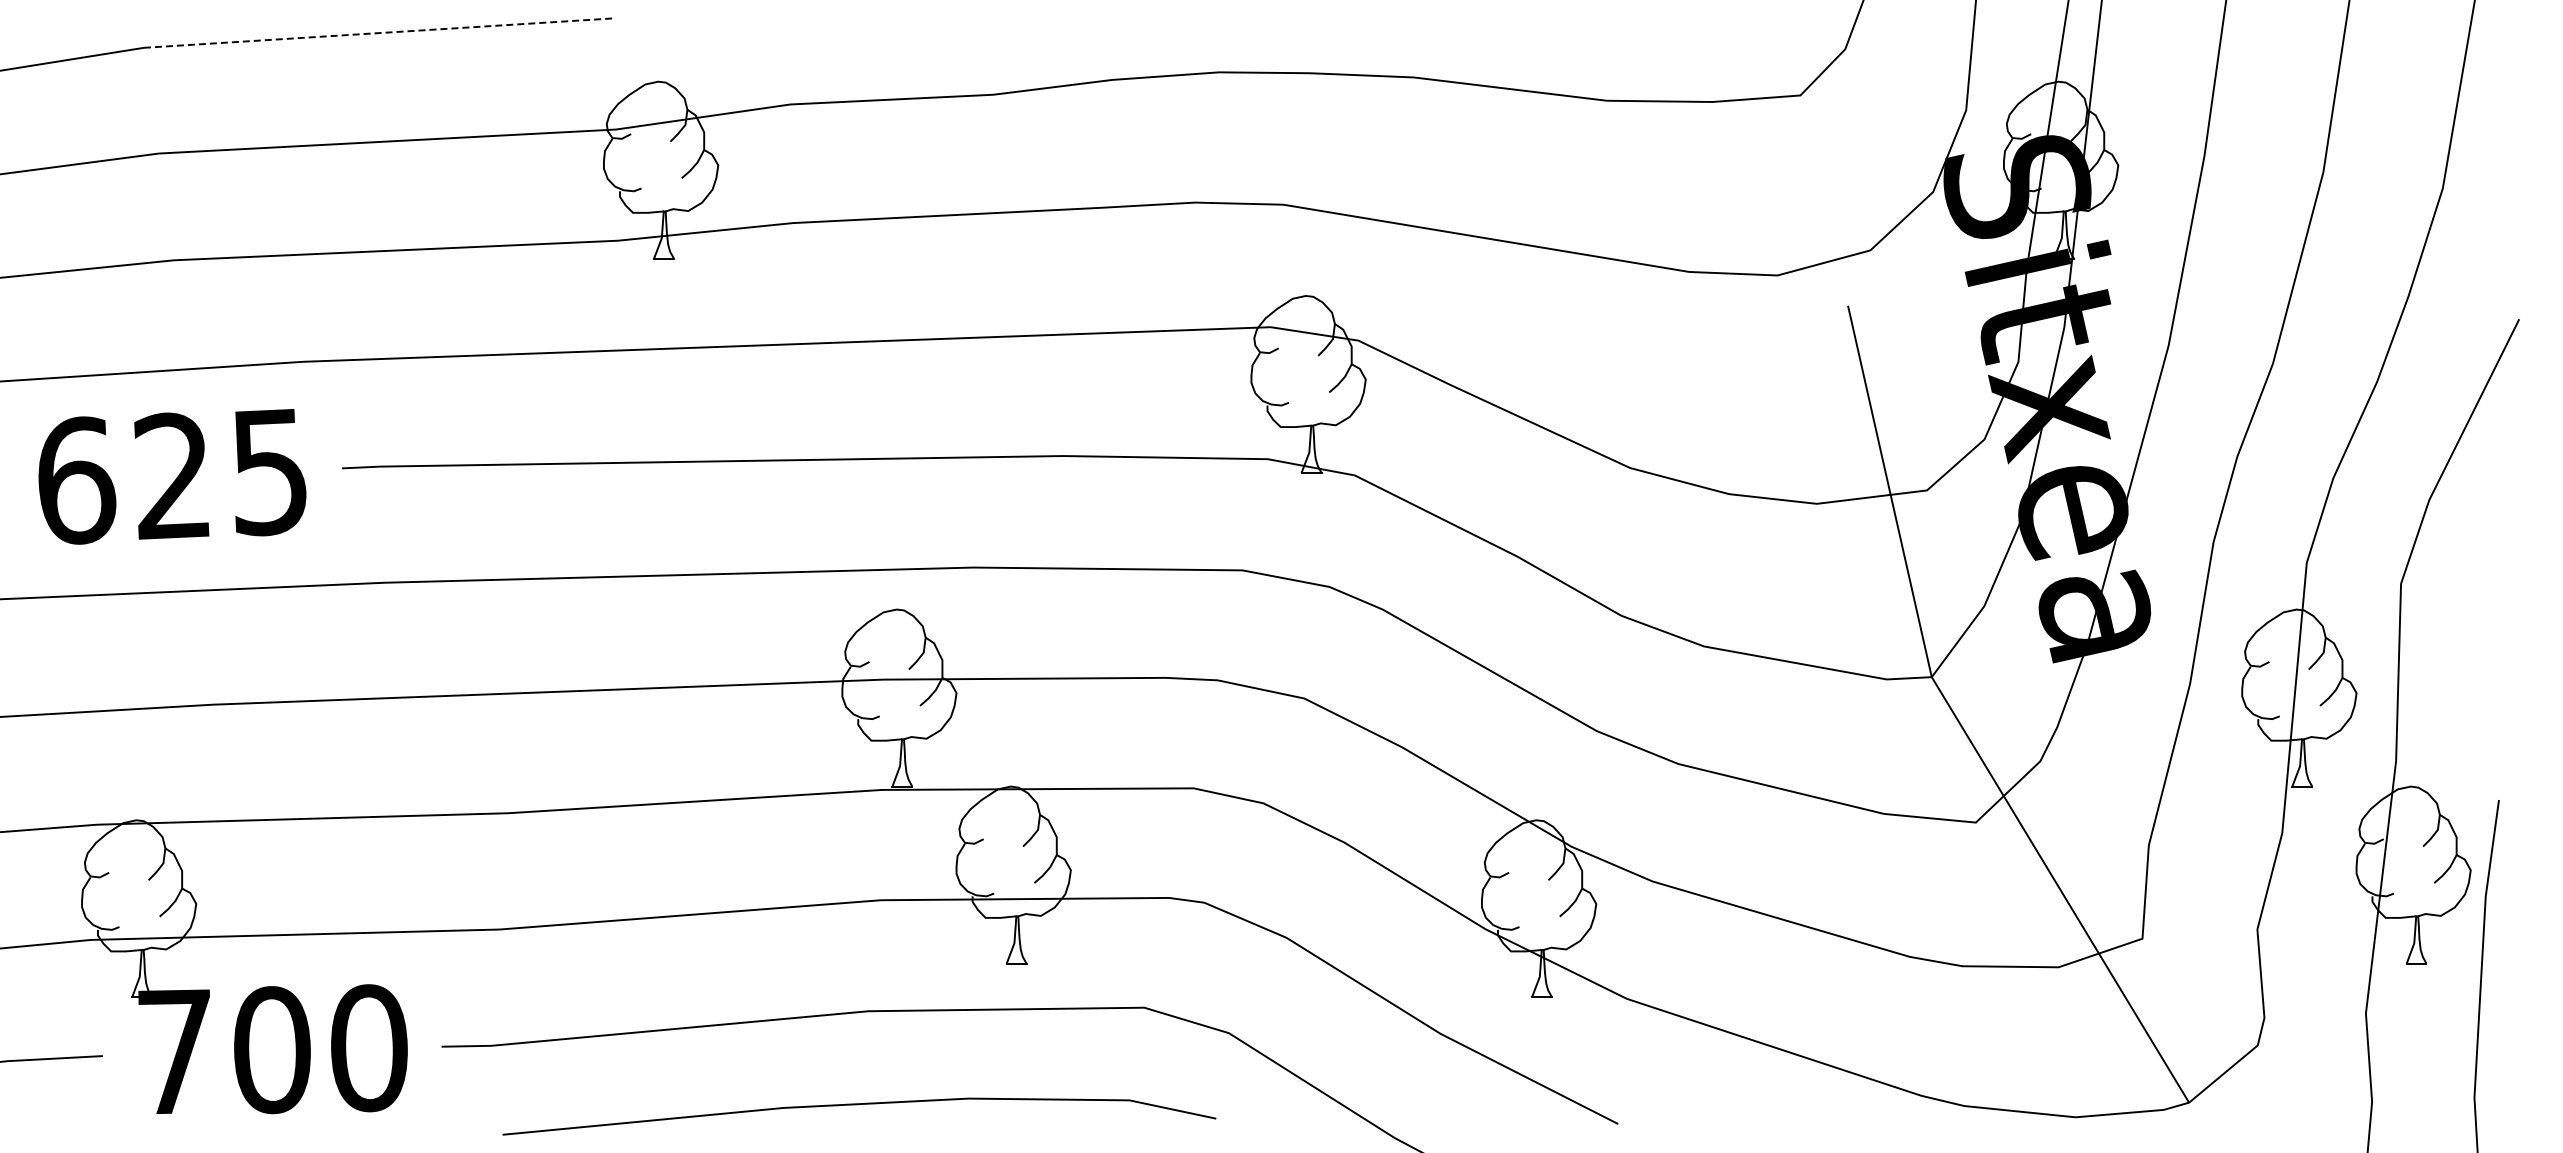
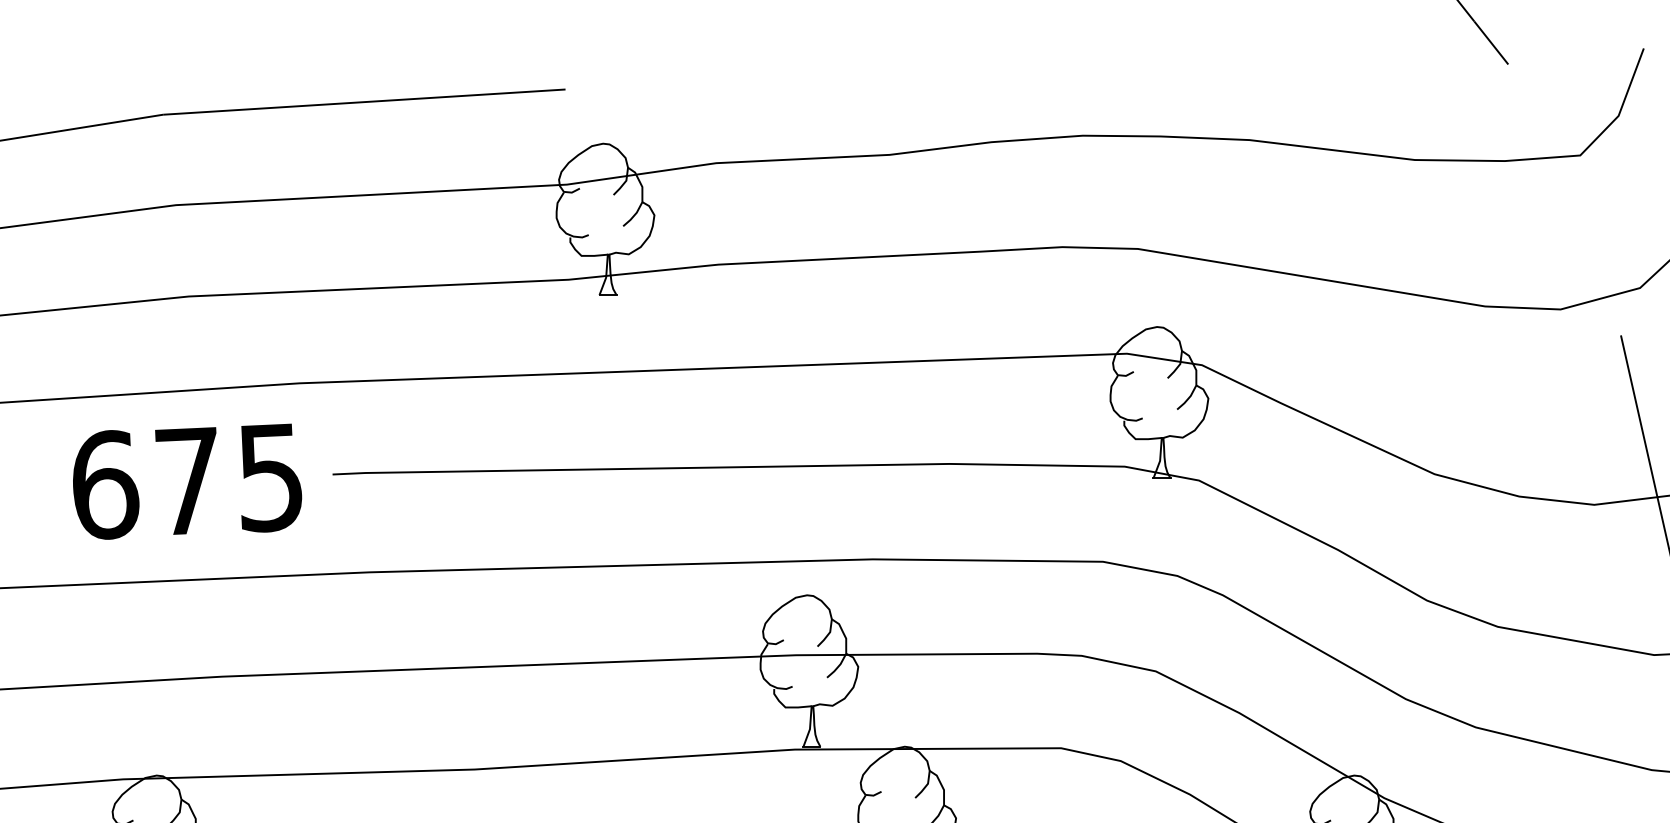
line: (379, 33) -> (364, 102), dashed -> solid
text: (171, 475) -> (186, 480), 625 -> 675

